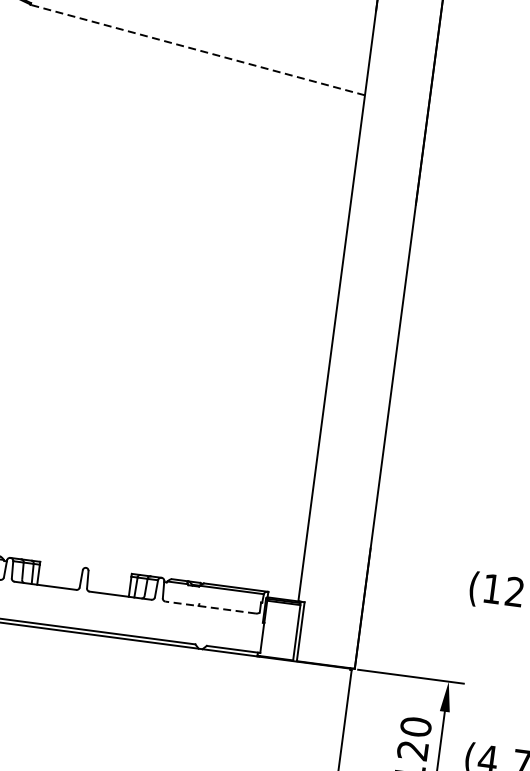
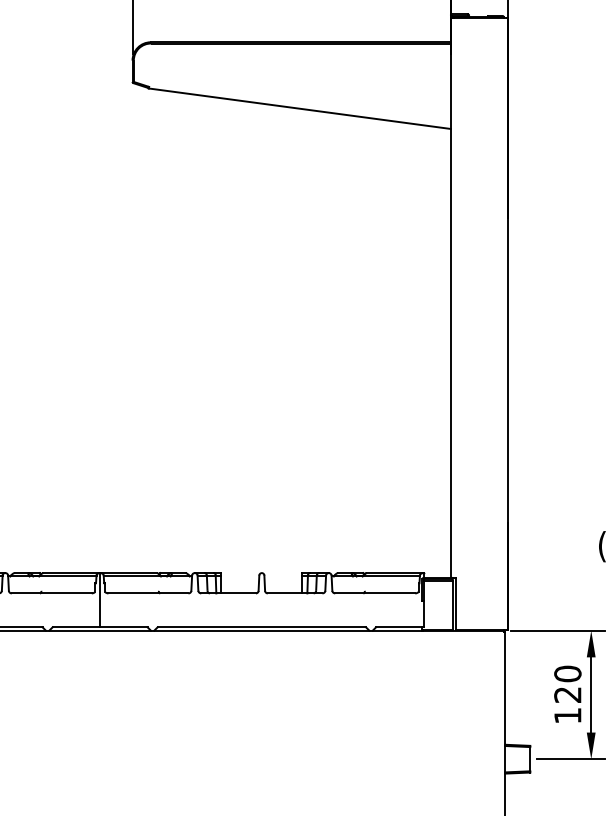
line: (197, 49) -> (299, 108), dashed -> solid
line: (211, 607) -> (375, 593), dashed -> solid

